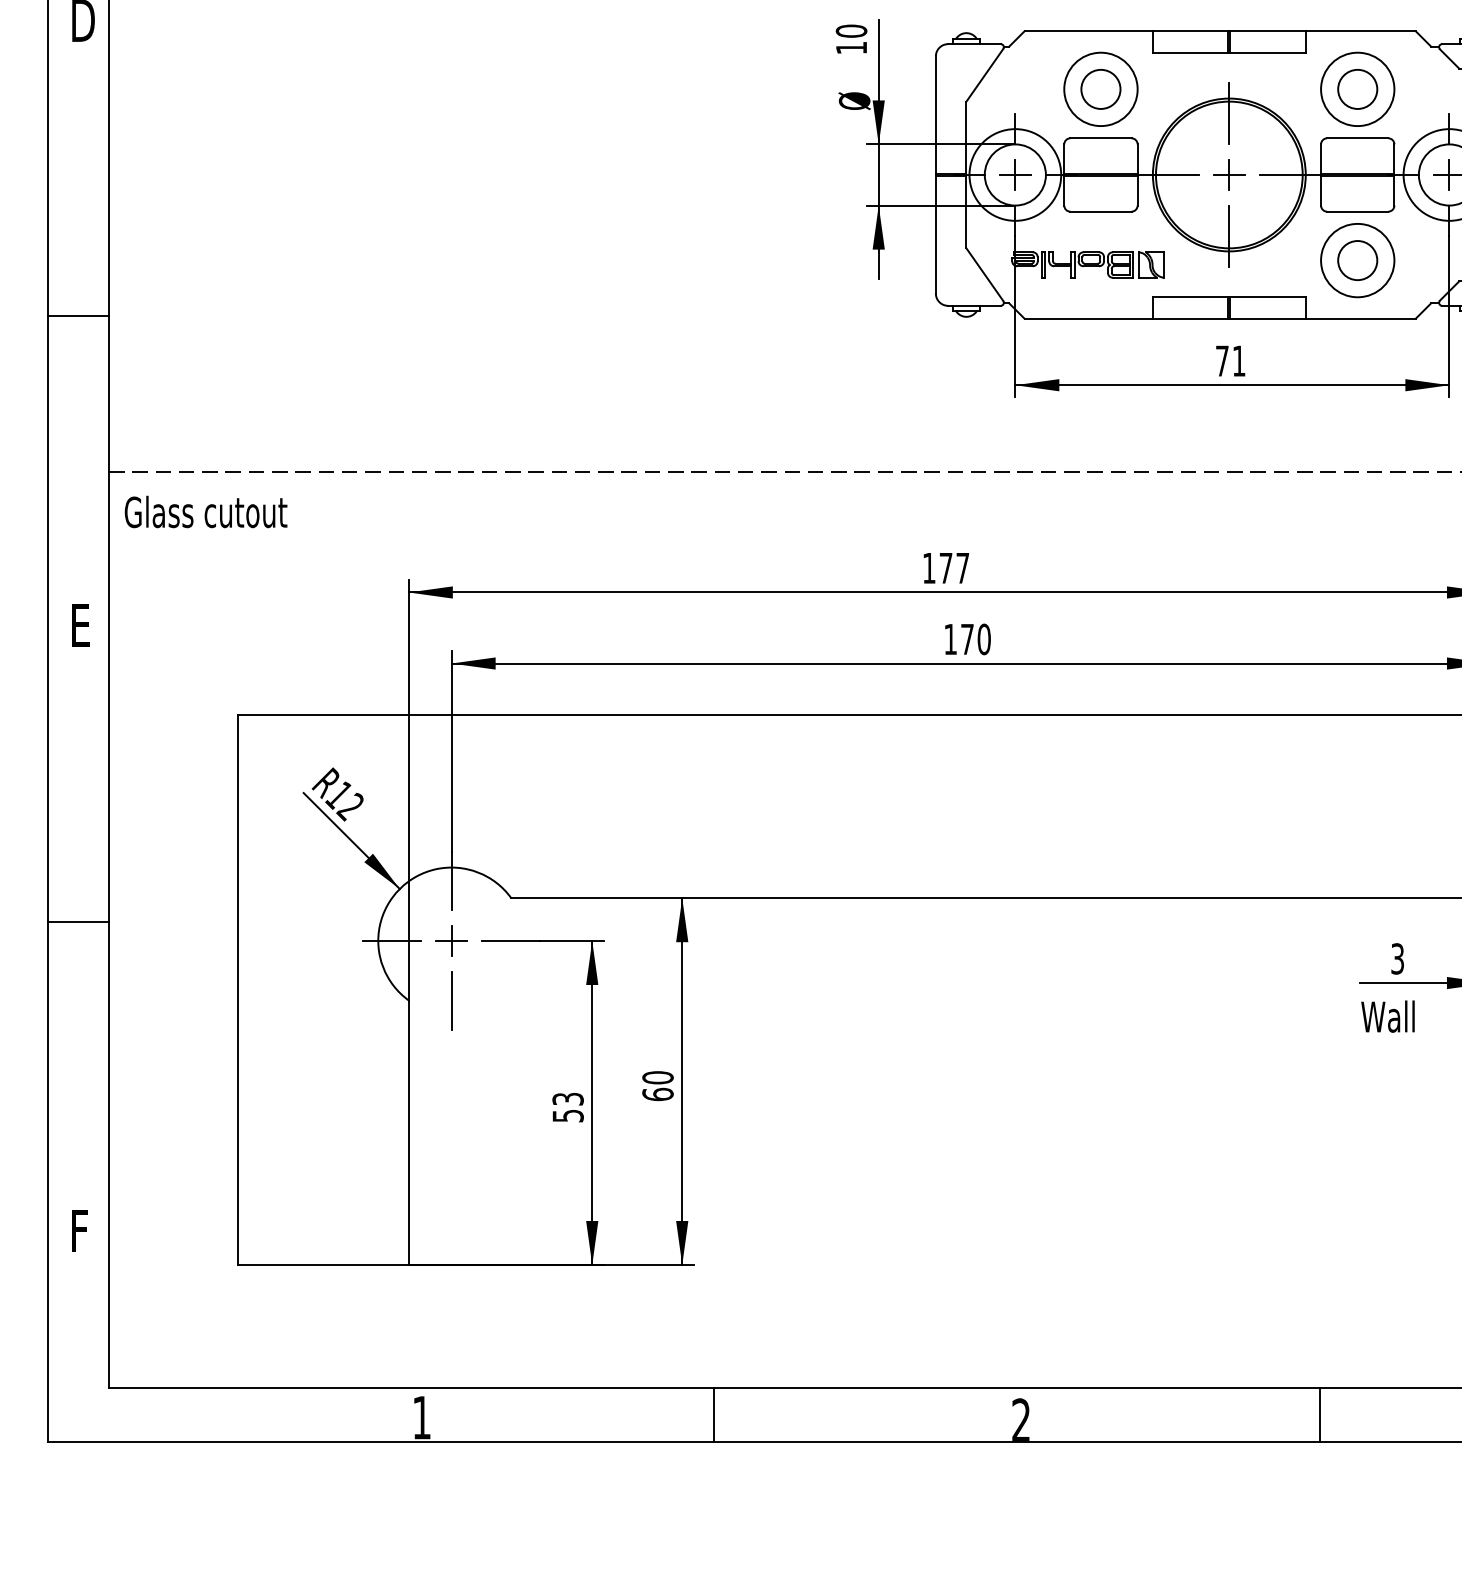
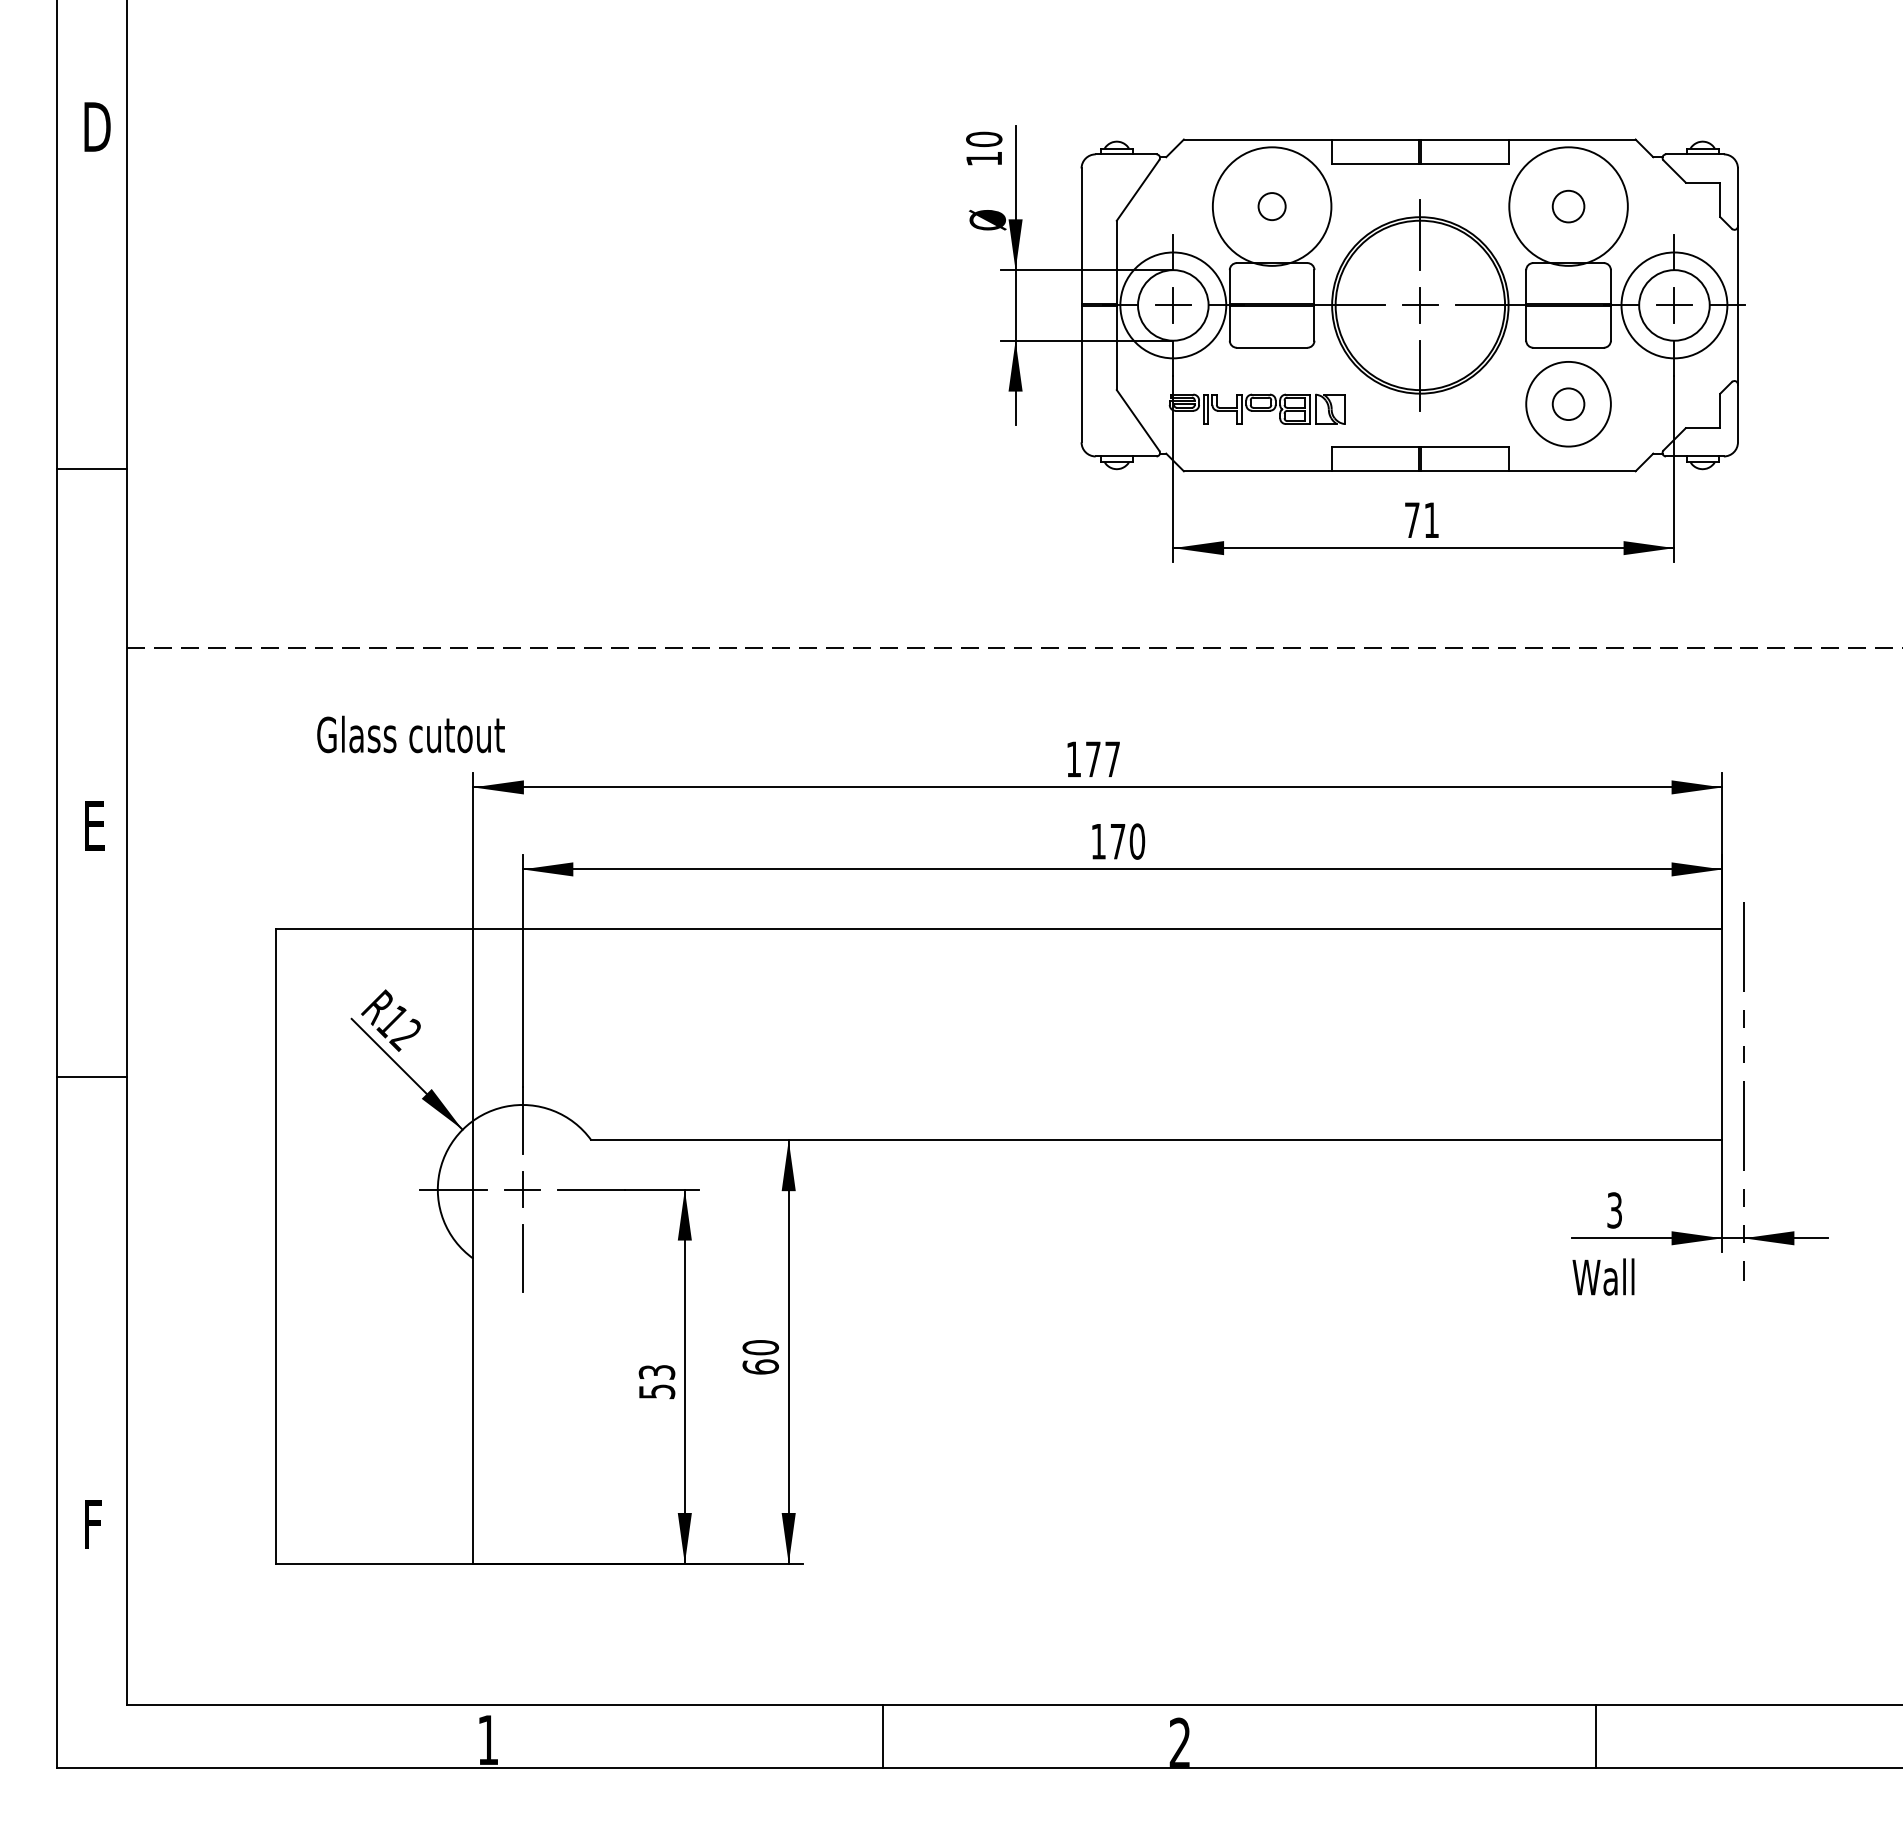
circle: (1100, 89) -> (1271, 206), size x0.6
circle: (1100, 89) -> (1271, 206), size x1.4
circle: (1357, 89) -> (1568, 206), size x0.7
circle: (1357, 89) -> (1568, 206), size x1.4
circle: (1357, 259) -> (1568, 403), size x0.7
text: (205, 512) -> (410, 734), moved
line: (78, 921) -> (91, 1077), moved
line: (714, 1414) -> (882, 1736), moved
line: (1319, 1414) -> (1595, 1736), moved

